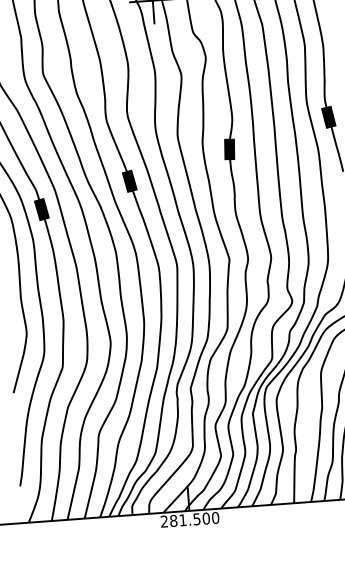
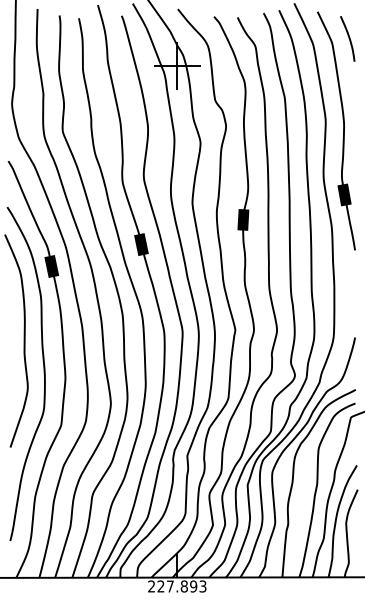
text: (194, 519) -> (181, 586), 281.500 -> 227.893

